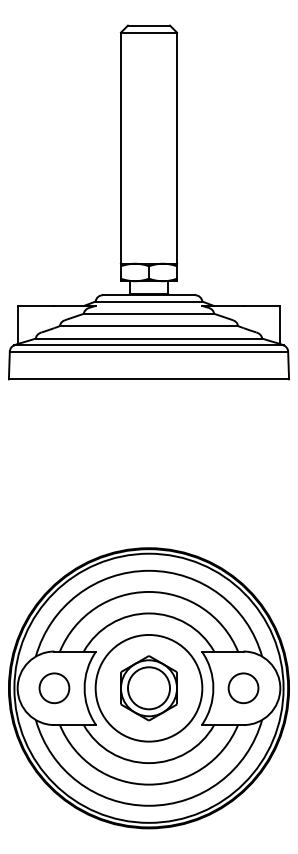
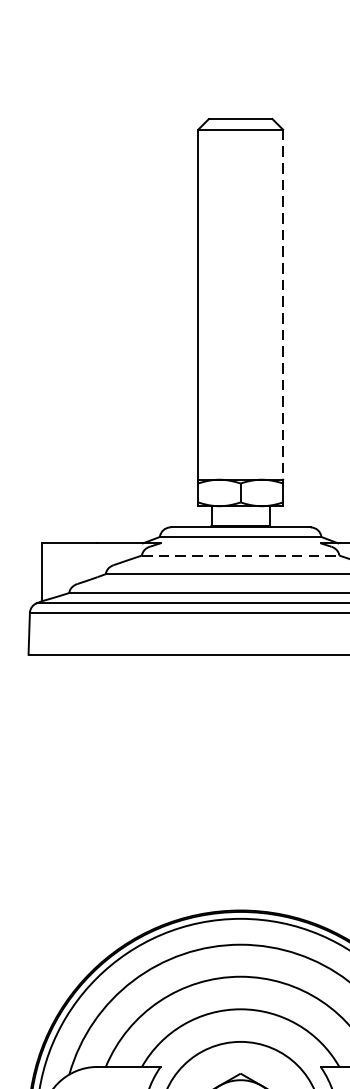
line: (177, 148) -> (283, 305), solid -> dashed
line: (149, 313) -> (241, 555), solid -> dashed

